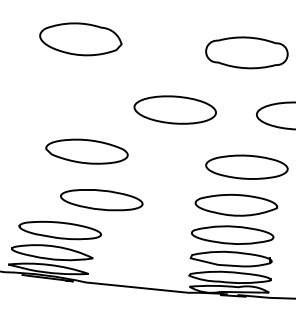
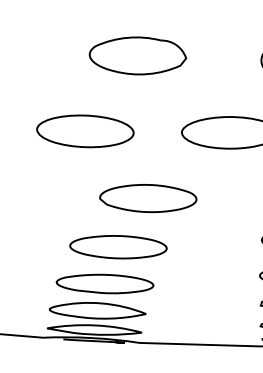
part: (80, 39) -> (137, 56), moved
part: (52, 99) -> (84, 130), added
part: (86, 151) -> (147, 198), moved
part: (101, 200) -> (118, 247), moved

